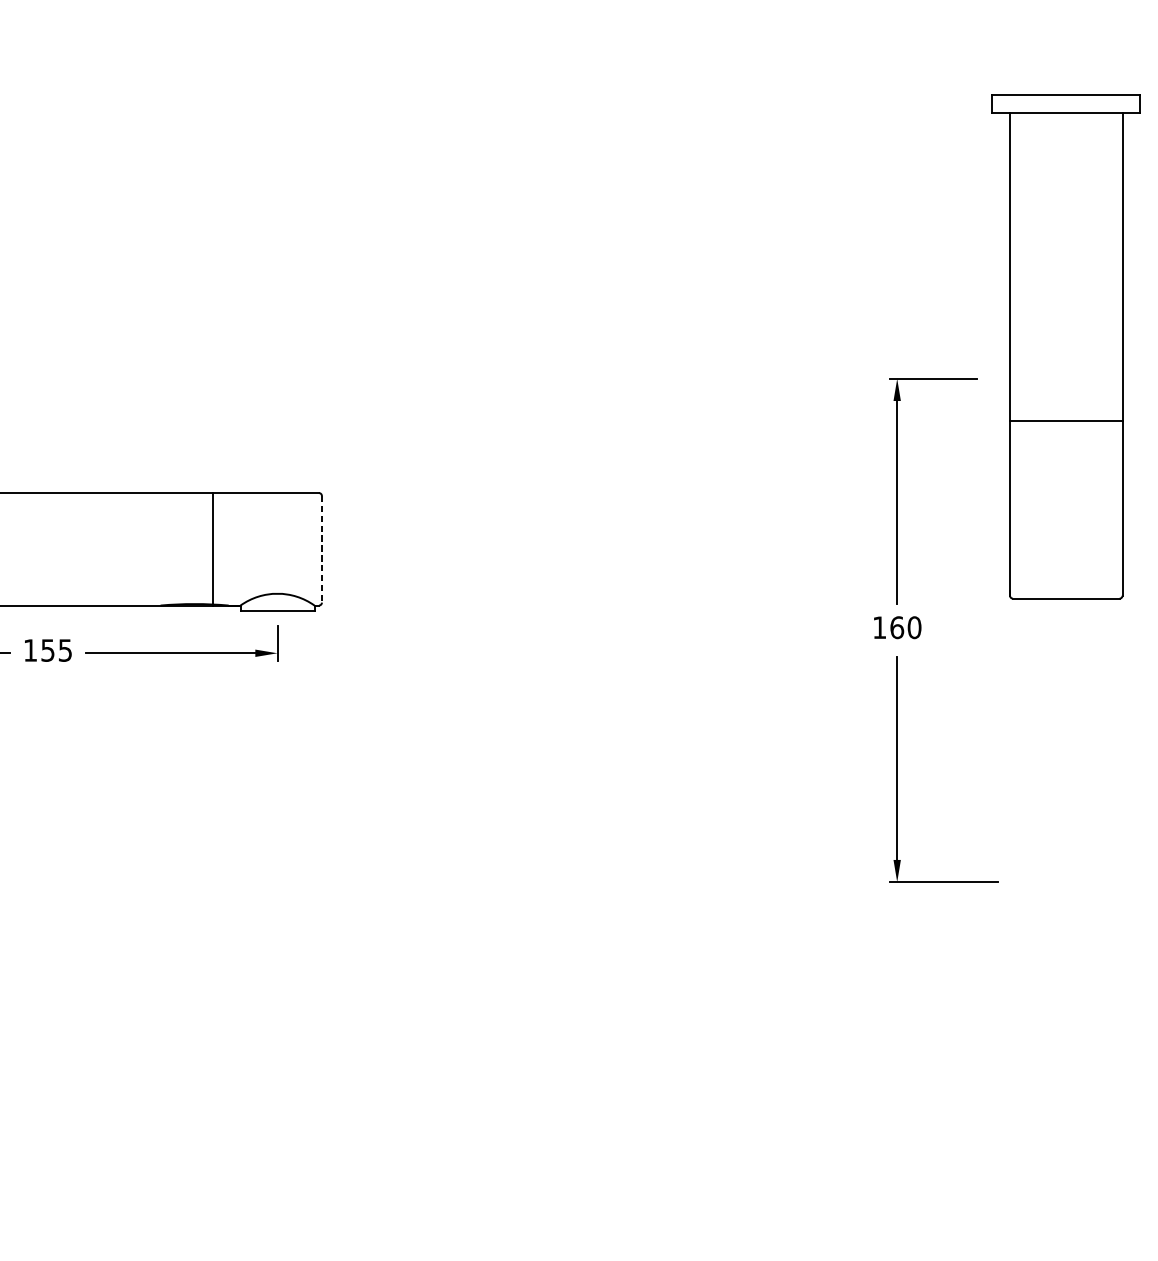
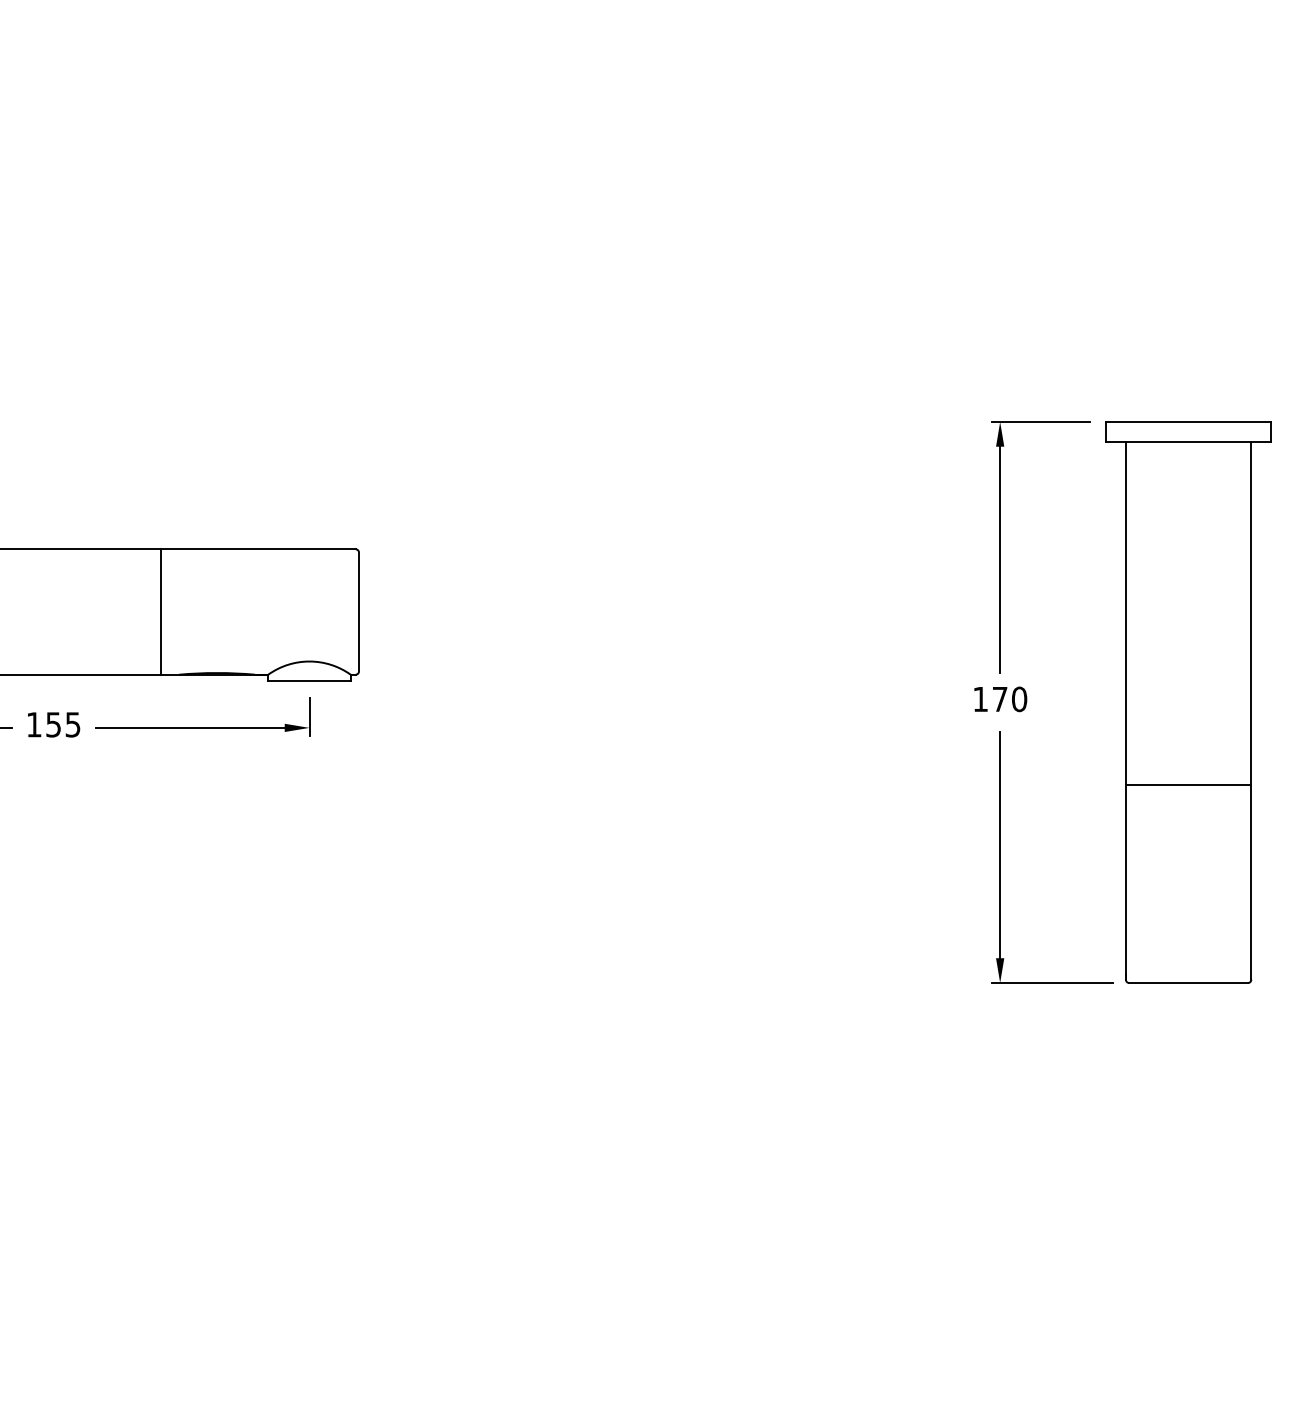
part: (1066, 346) -> (1188, 702), moved
line: (212, 548) -> (160, 611), moved
line: (322, 549) -> (359, 612), dashed -> solid
text: (896, 627) -> (999, 699), 160 -> 170

